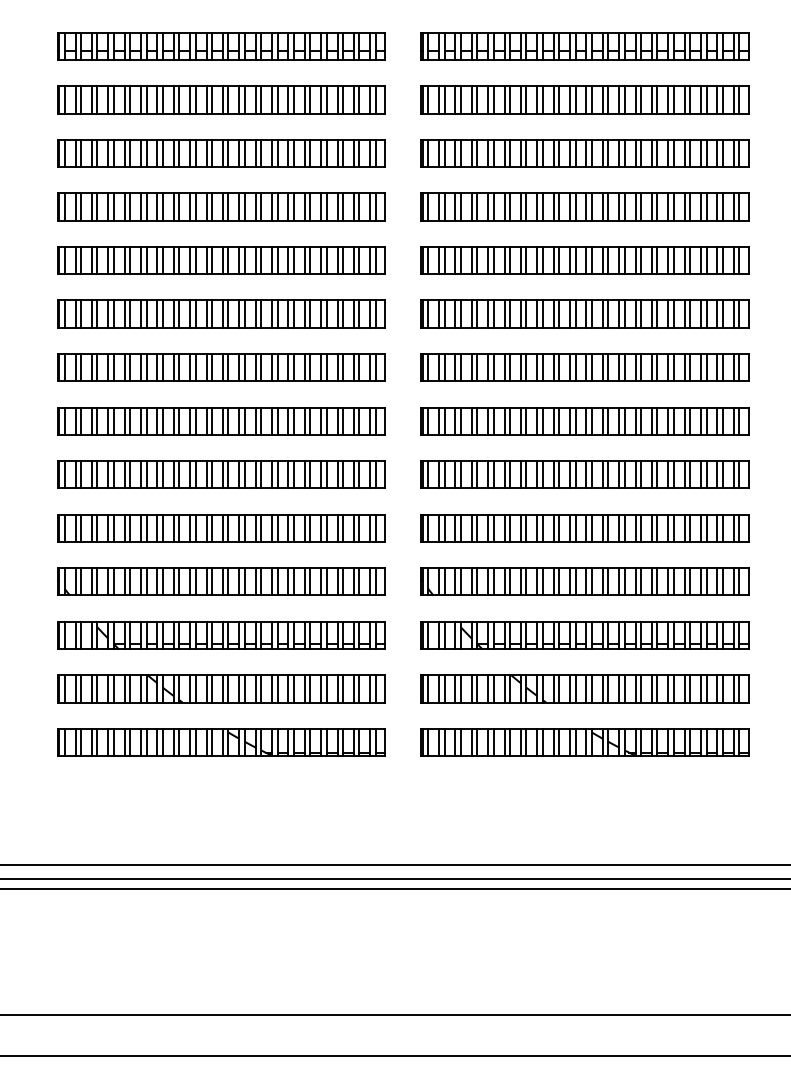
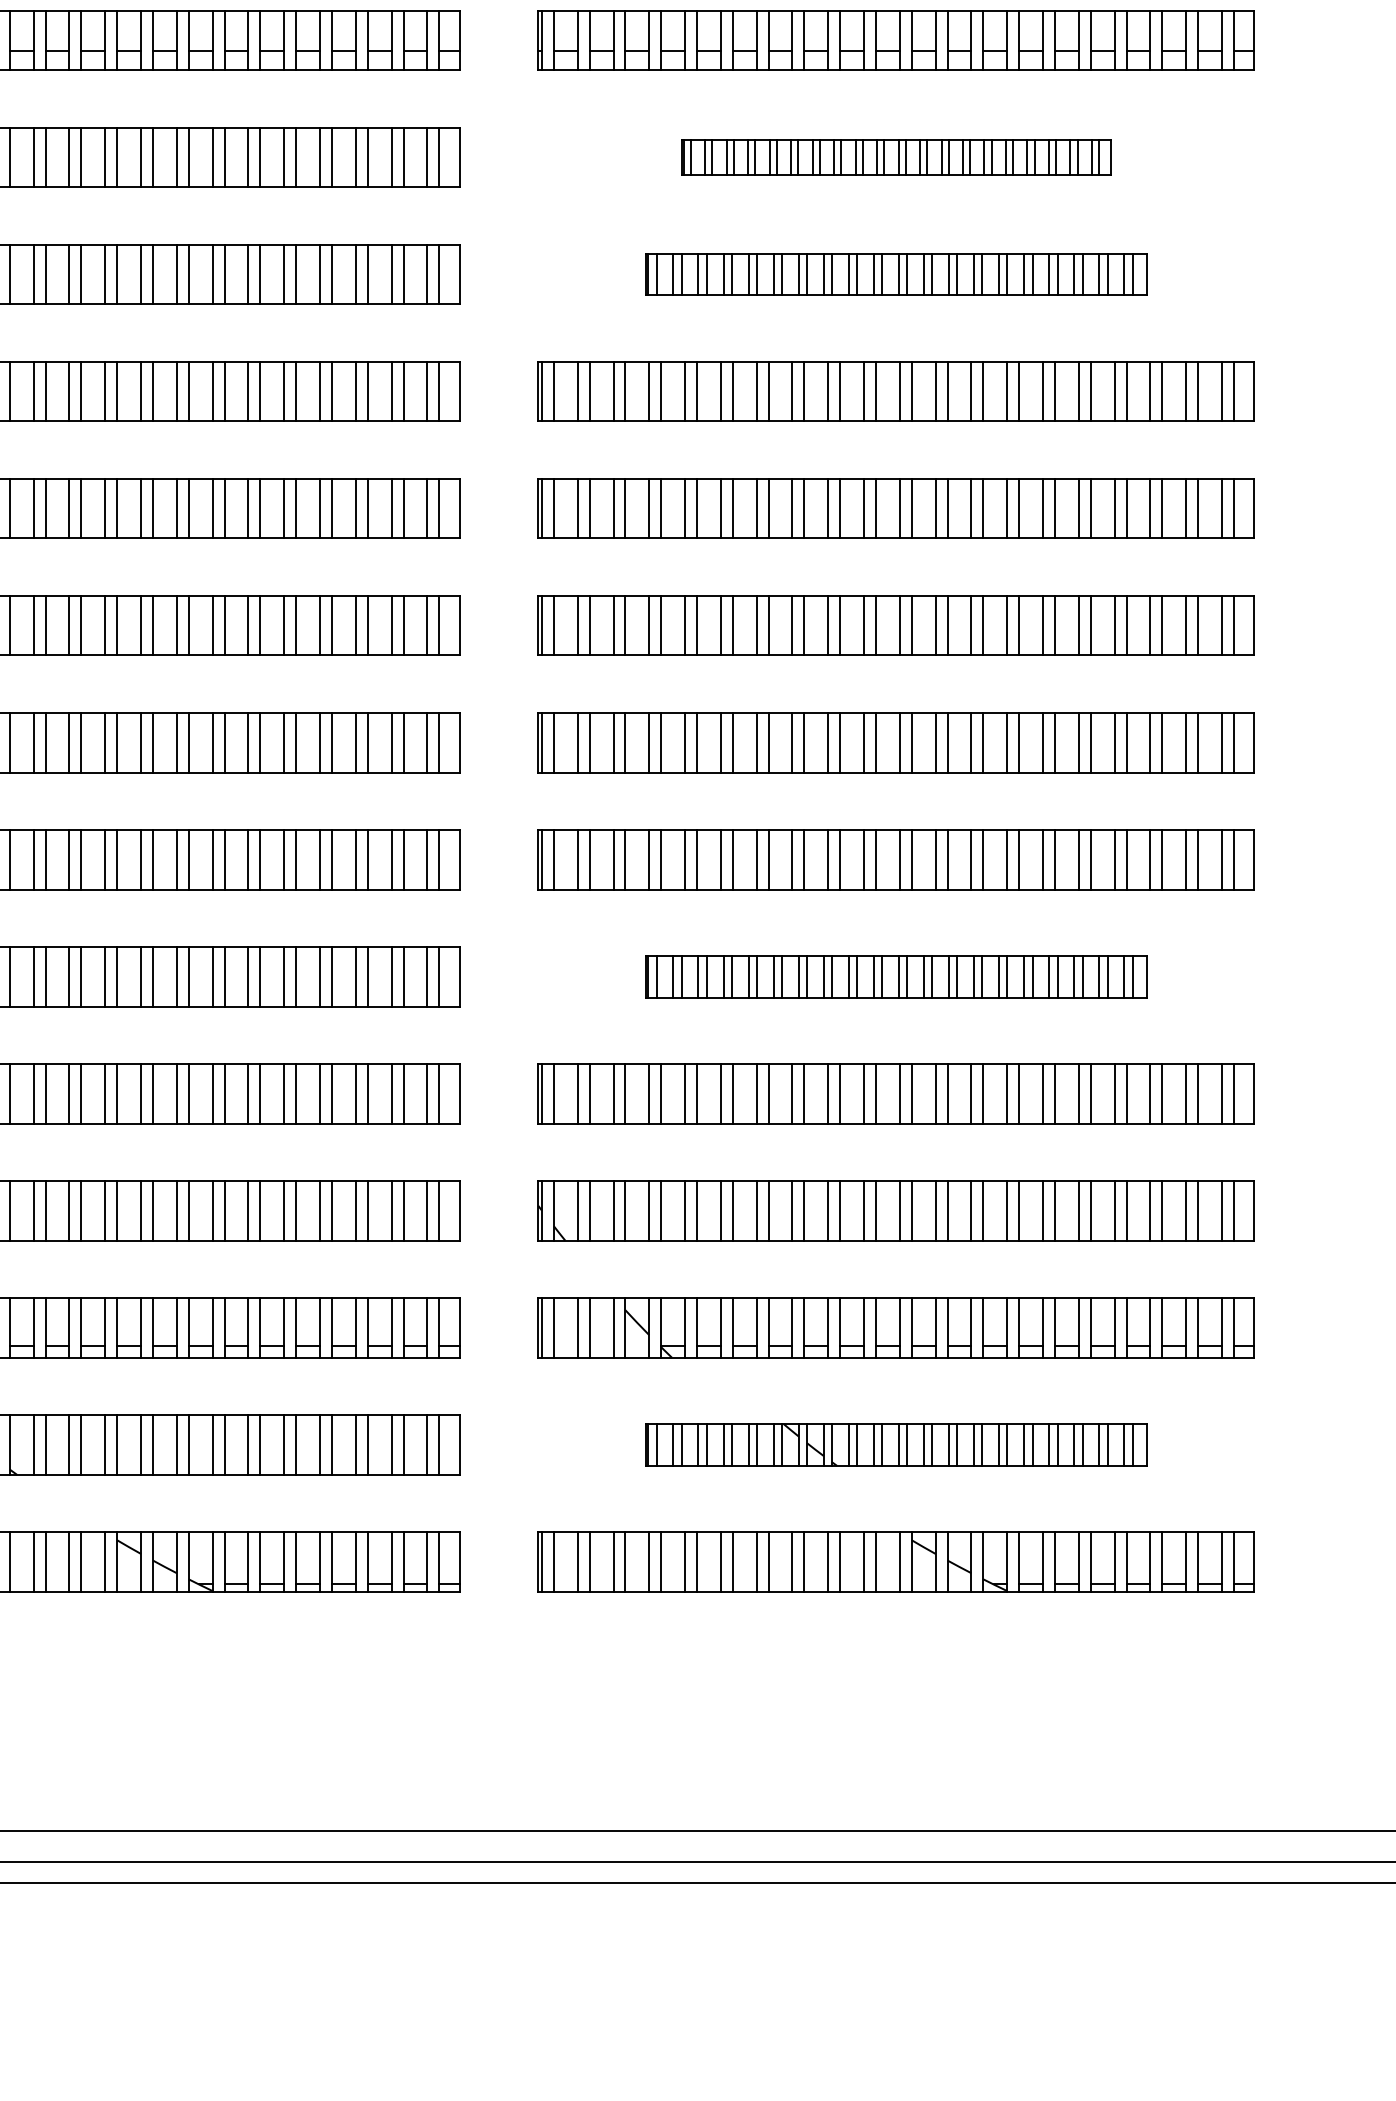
part: (584, 99) -> (895, 156), size x0.6
part: (584, 153) -> (895, 274), size x0.7
part: (584, 474) -> (895, 976), size x0.7
part: (584, 688) -> (895, 1444), size x0.7

